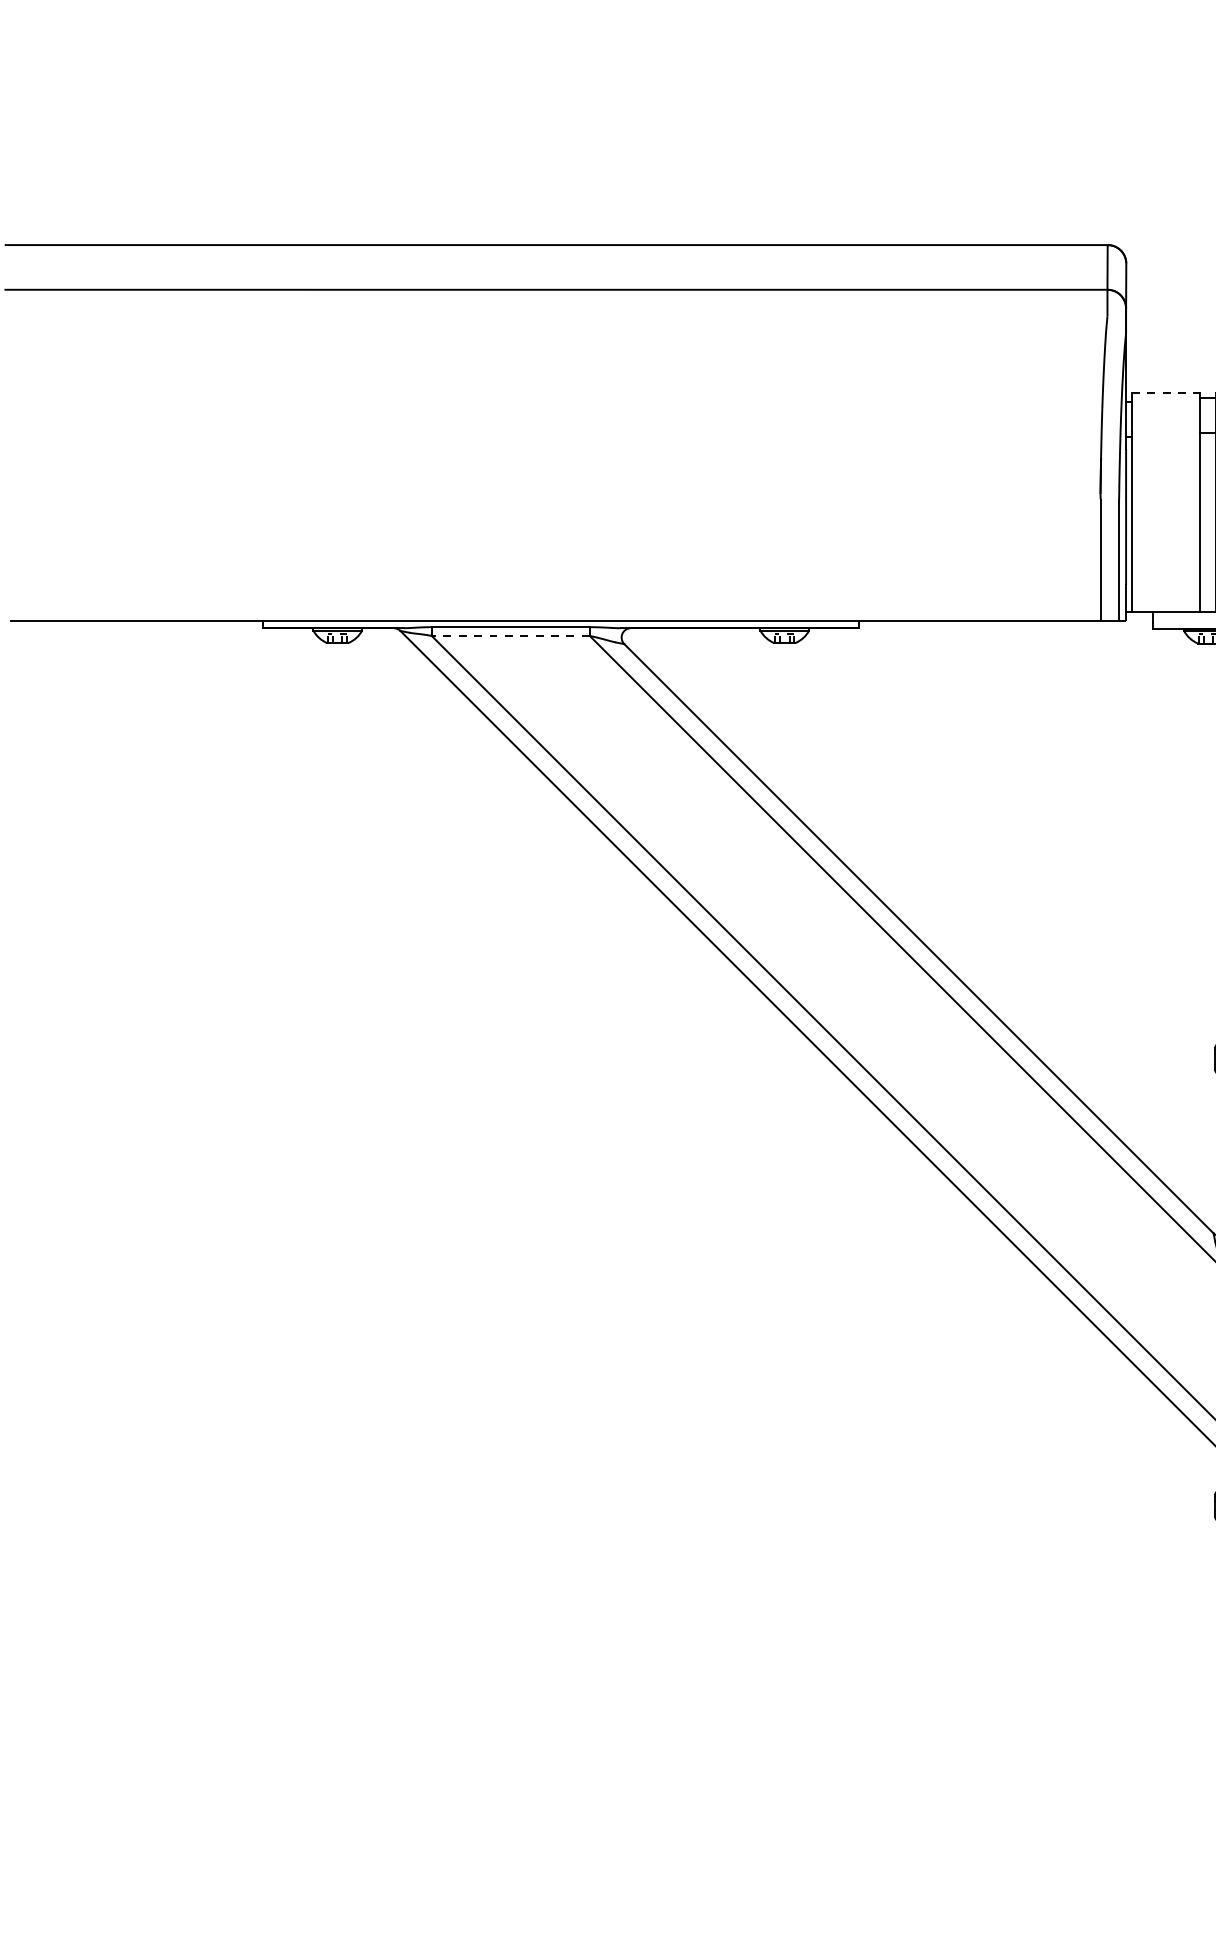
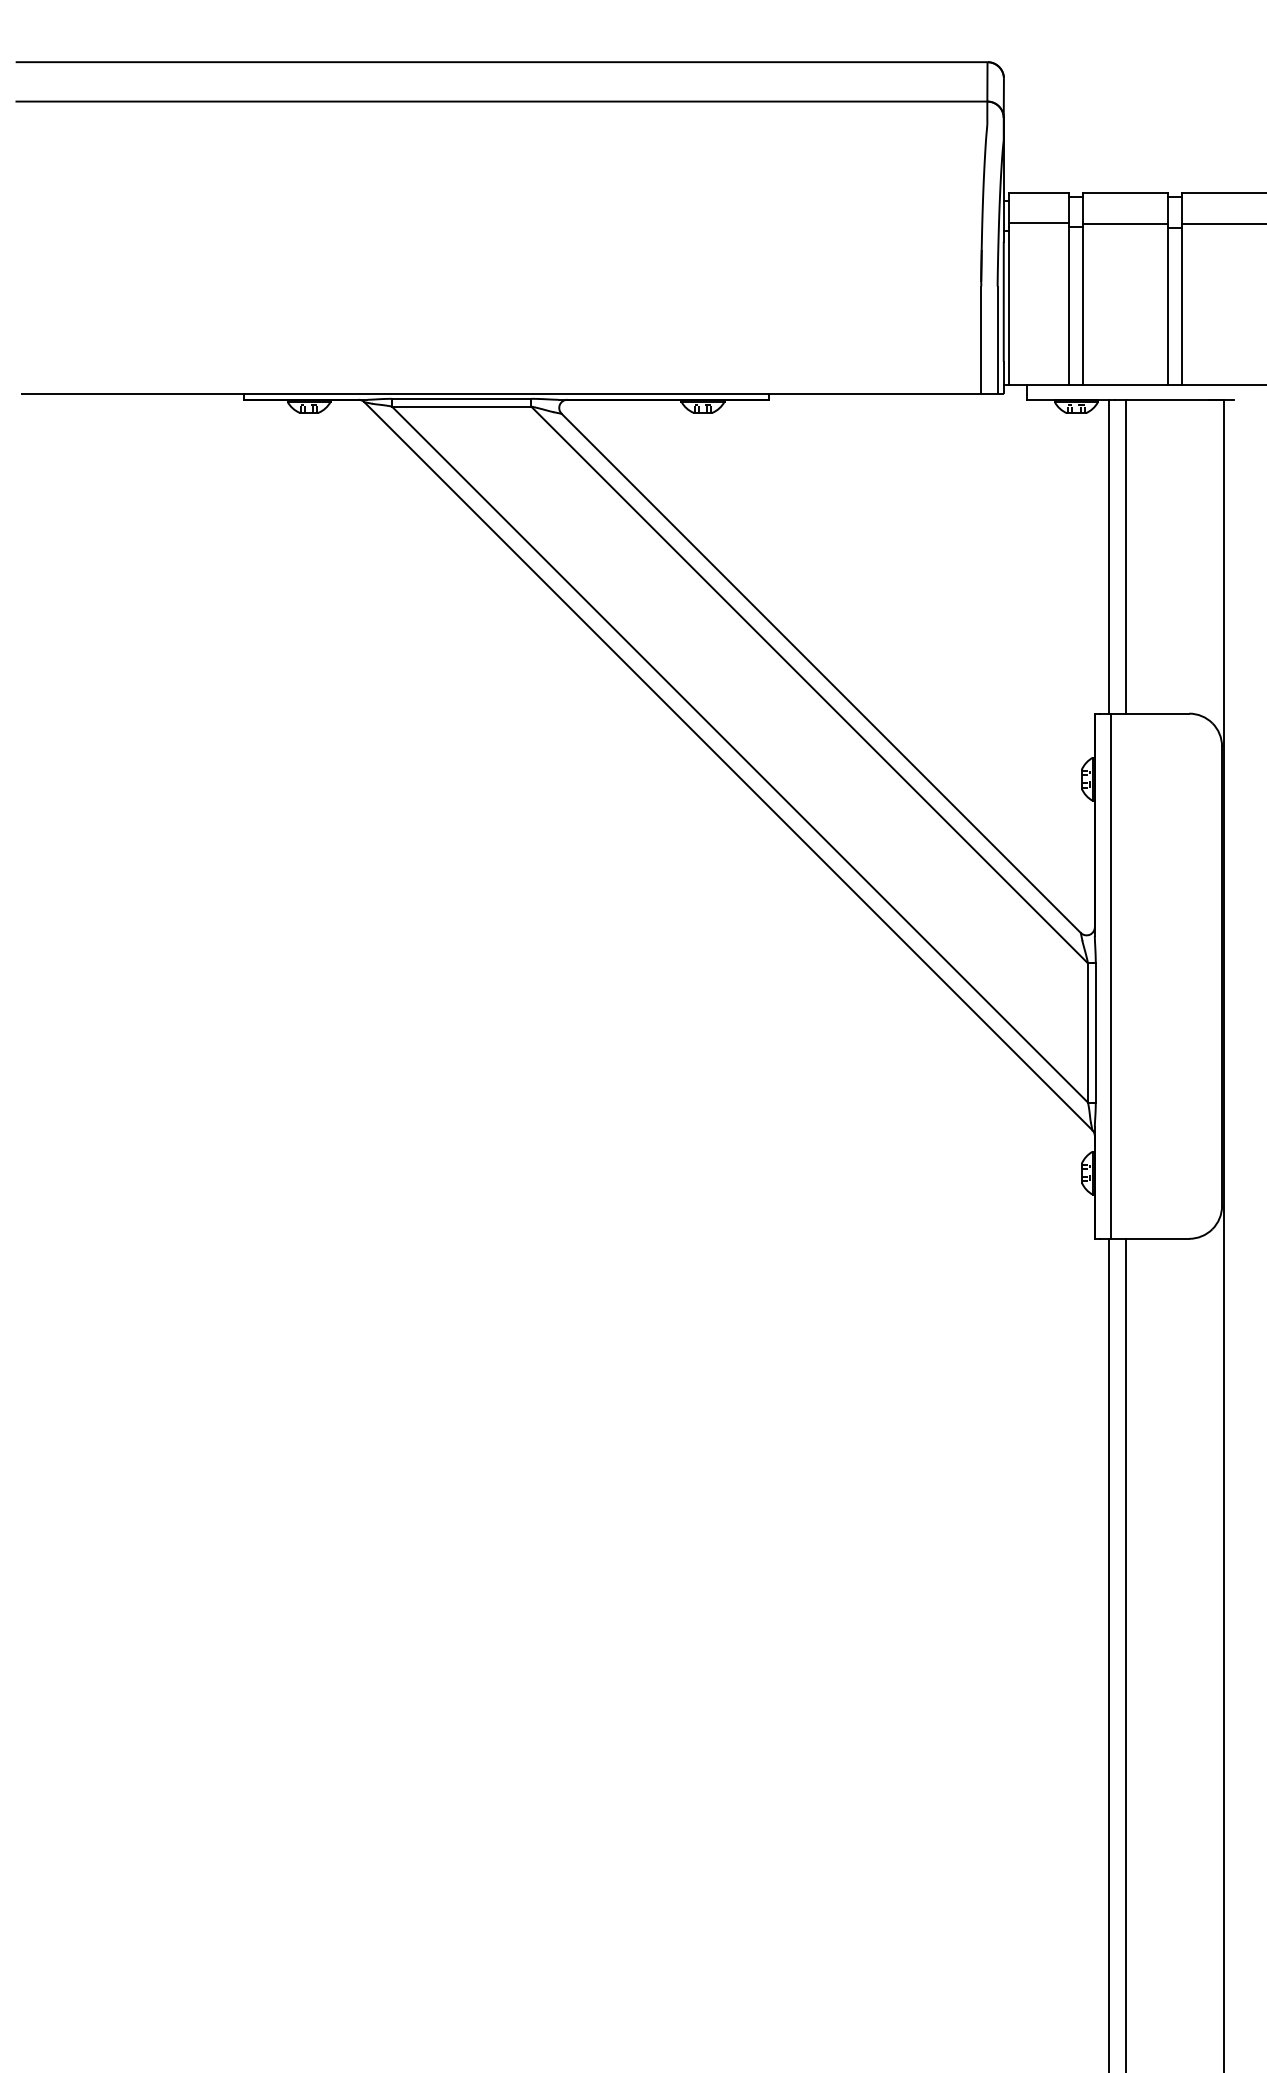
line: (1166, 392) -> (1039, 192), dashed -> solid
line: (1165, 428) -> (1038, 223), added
line: (510, 635) -> (461, 406), dashed -> solid

